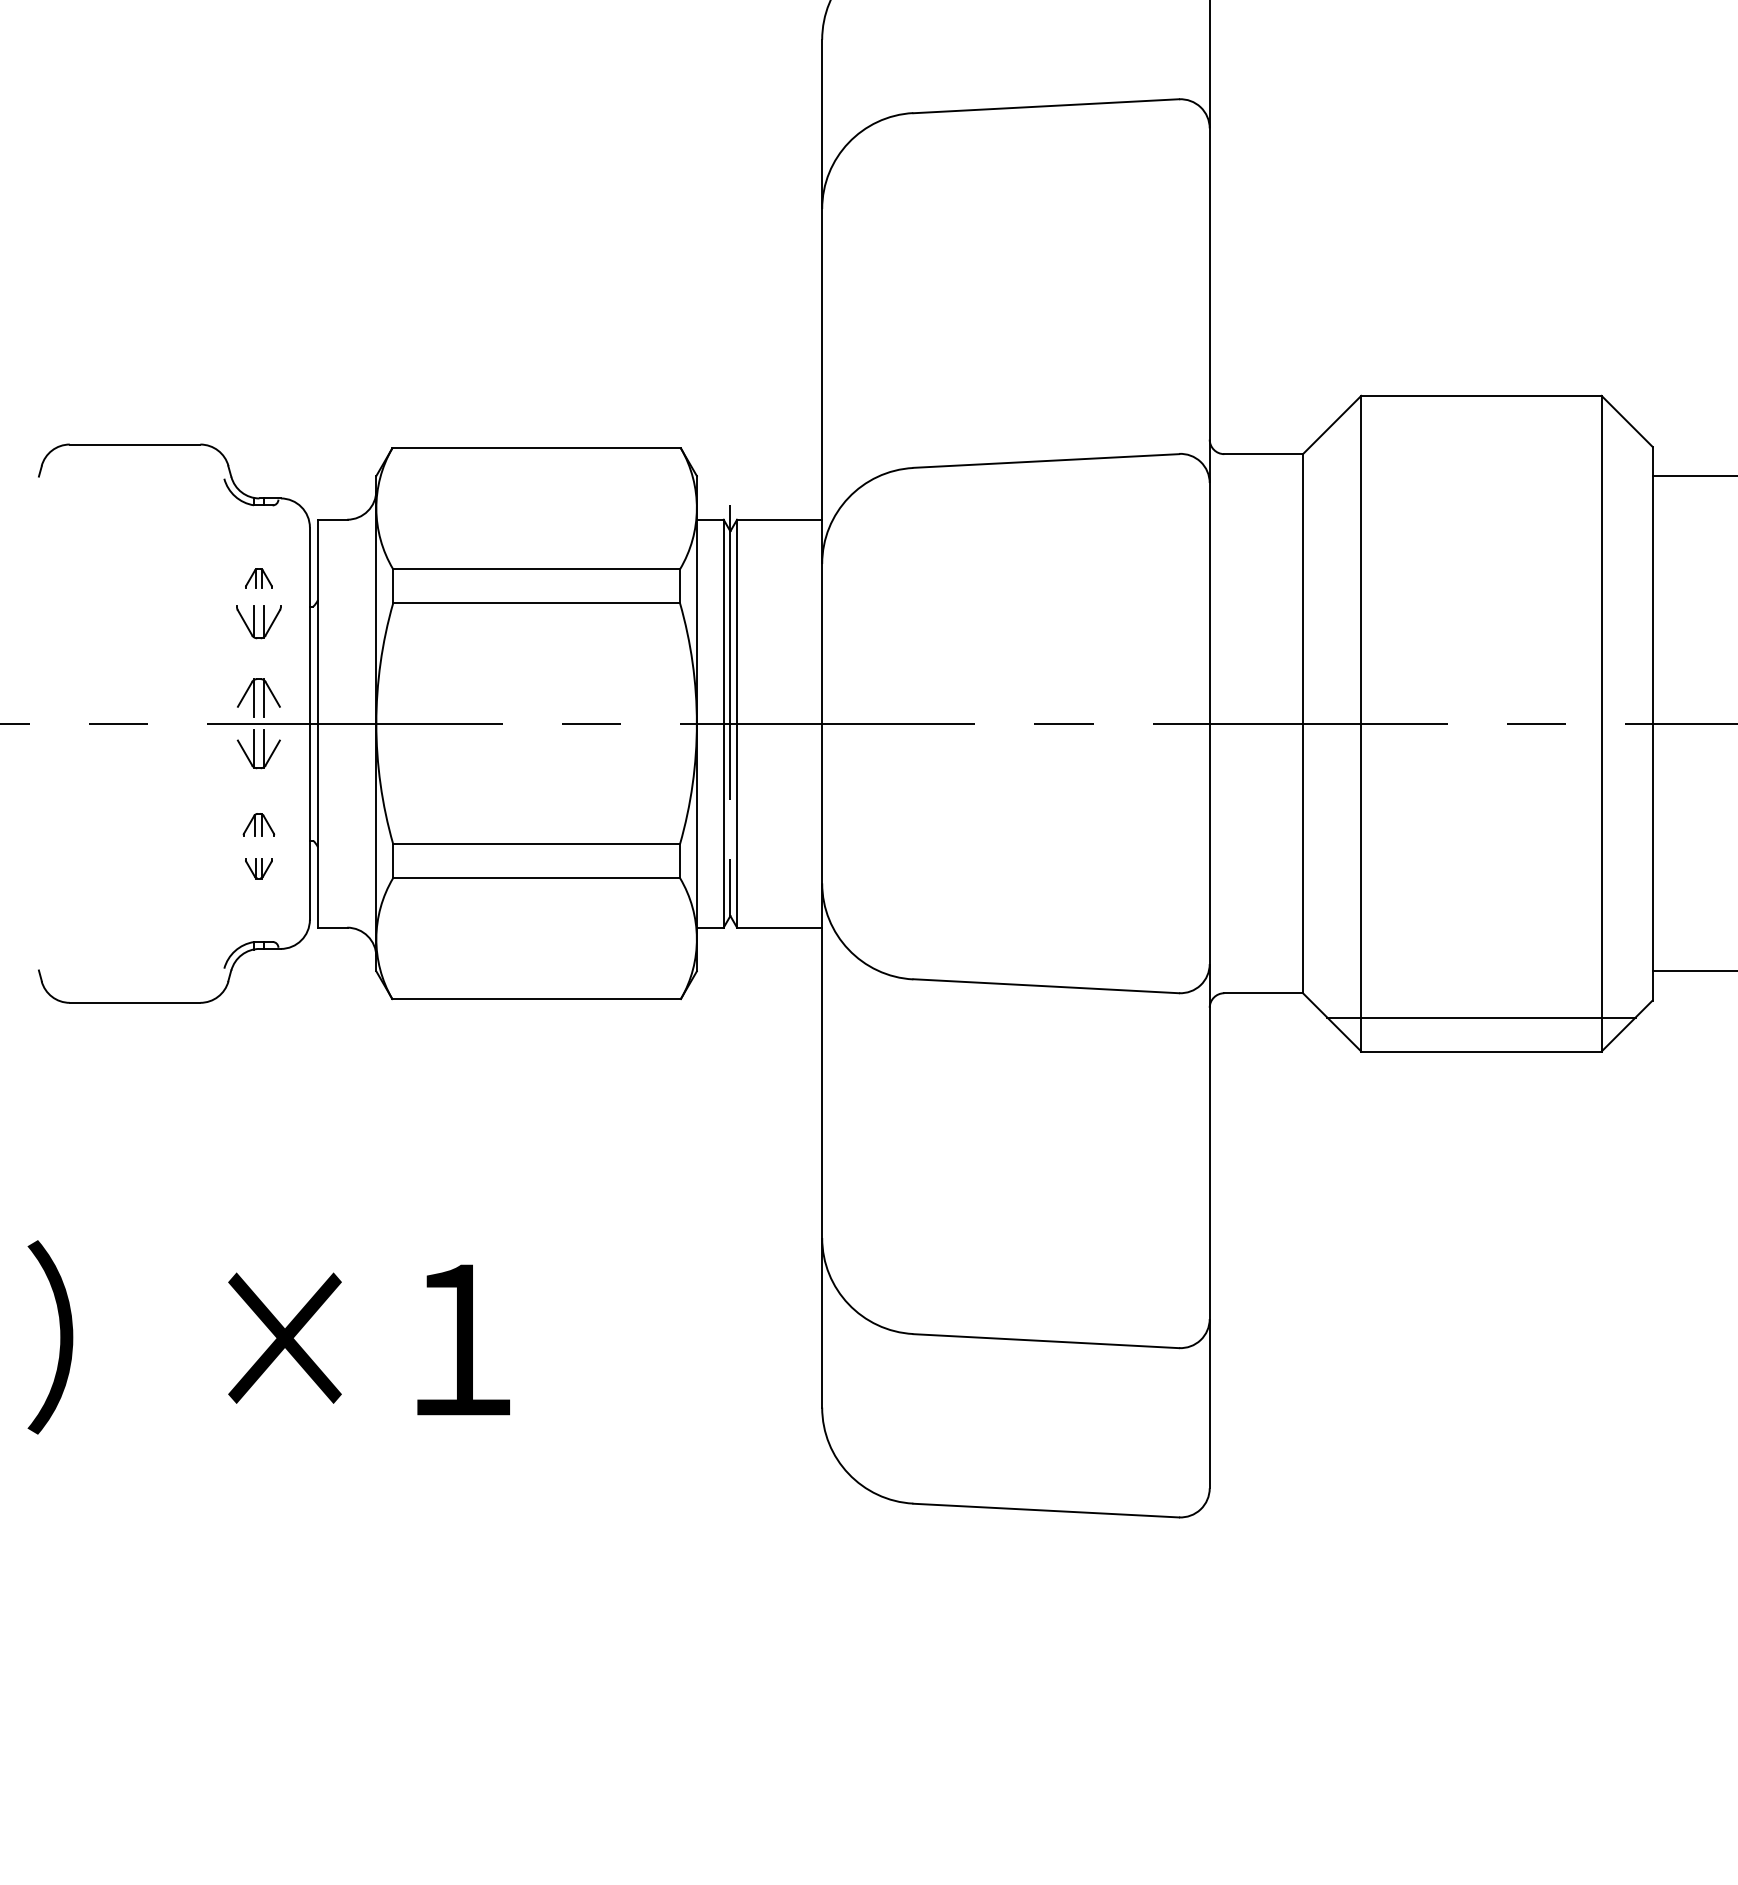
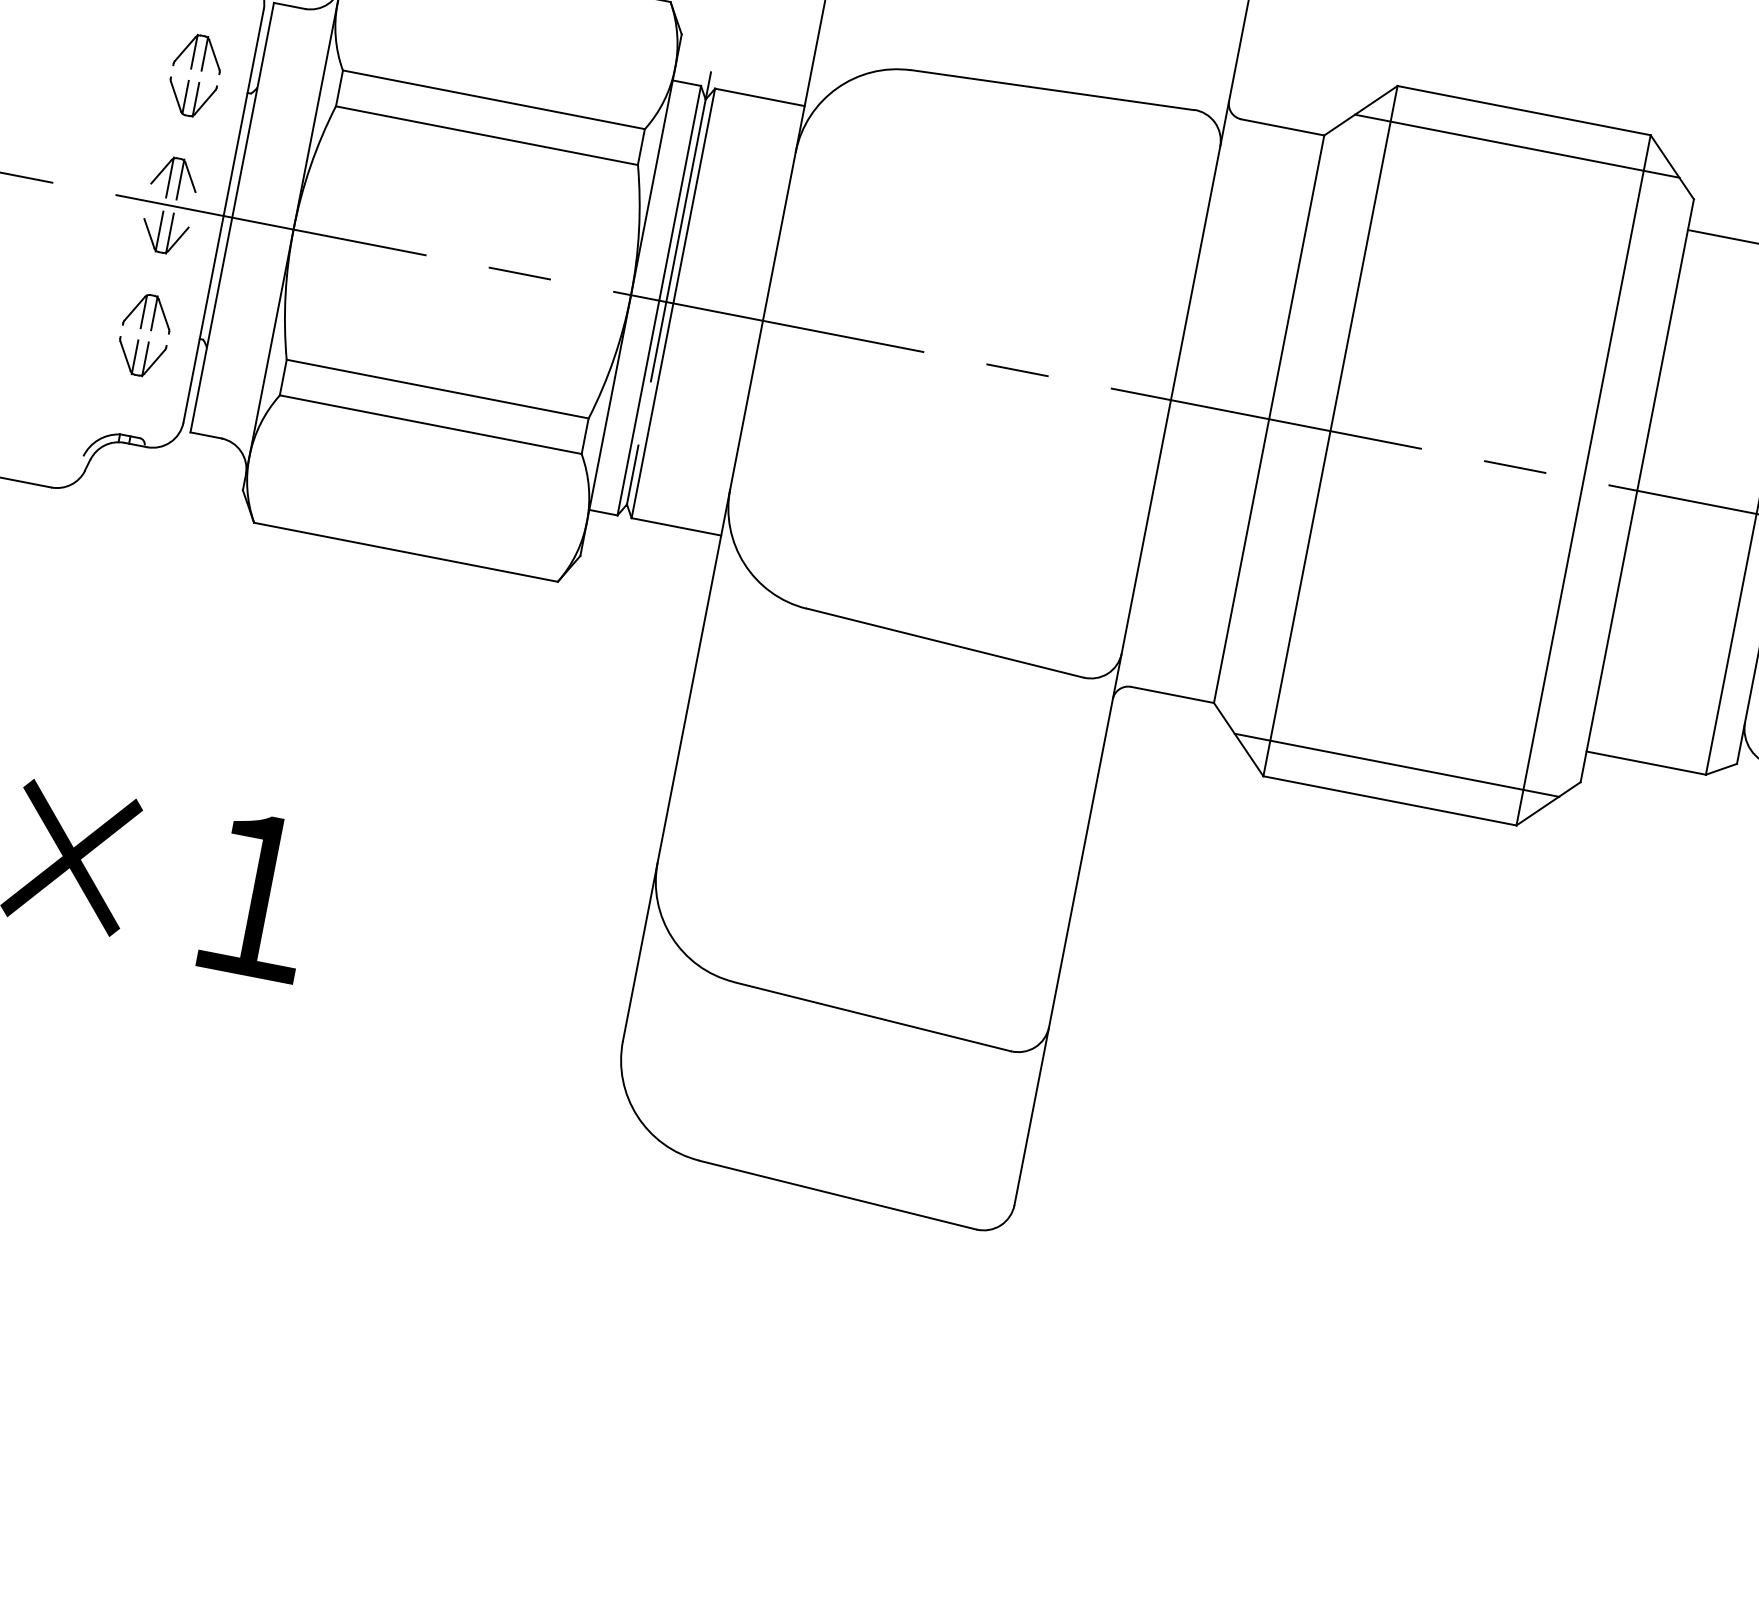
line: (1481, 429) -> (1517, 146), added
part: (258, 578) -> (199, 52), size x1.67
part: (258, 824) -> (148, 311), size x1.43
part: (258, 868) -> (139, 357), size x1.67

